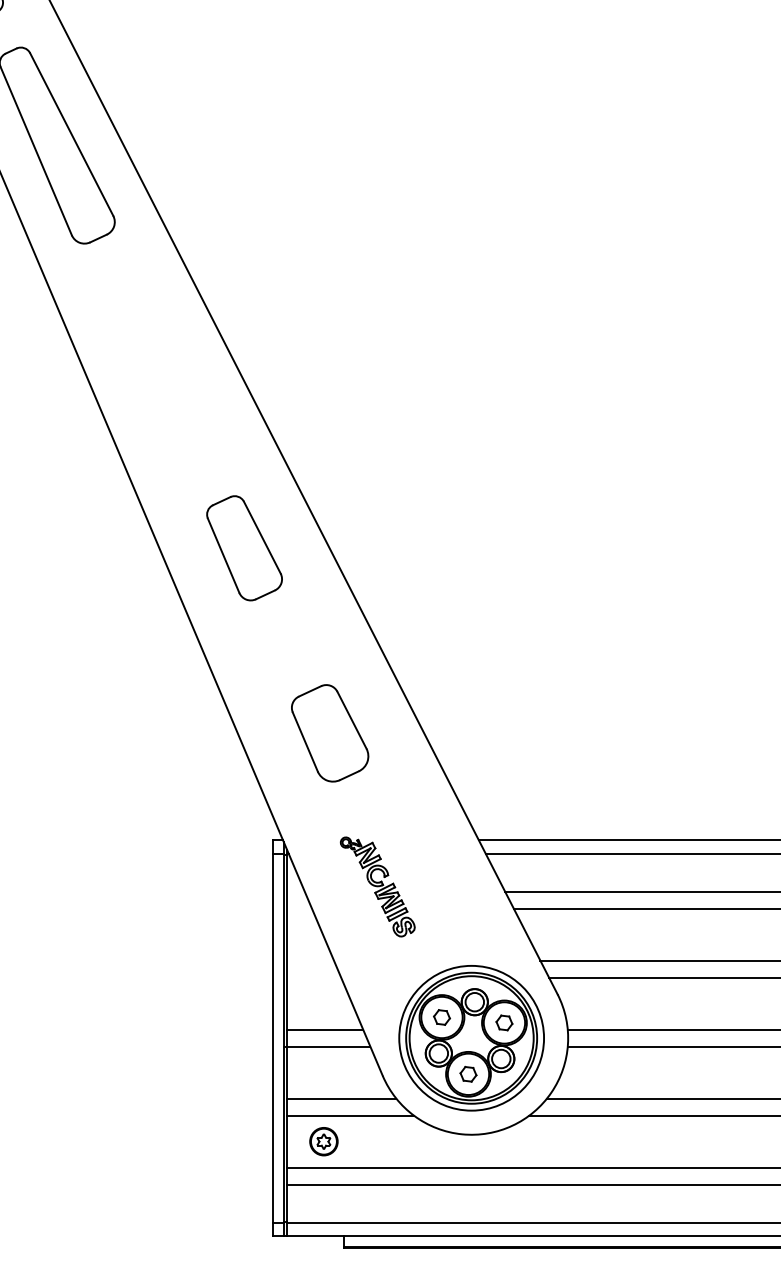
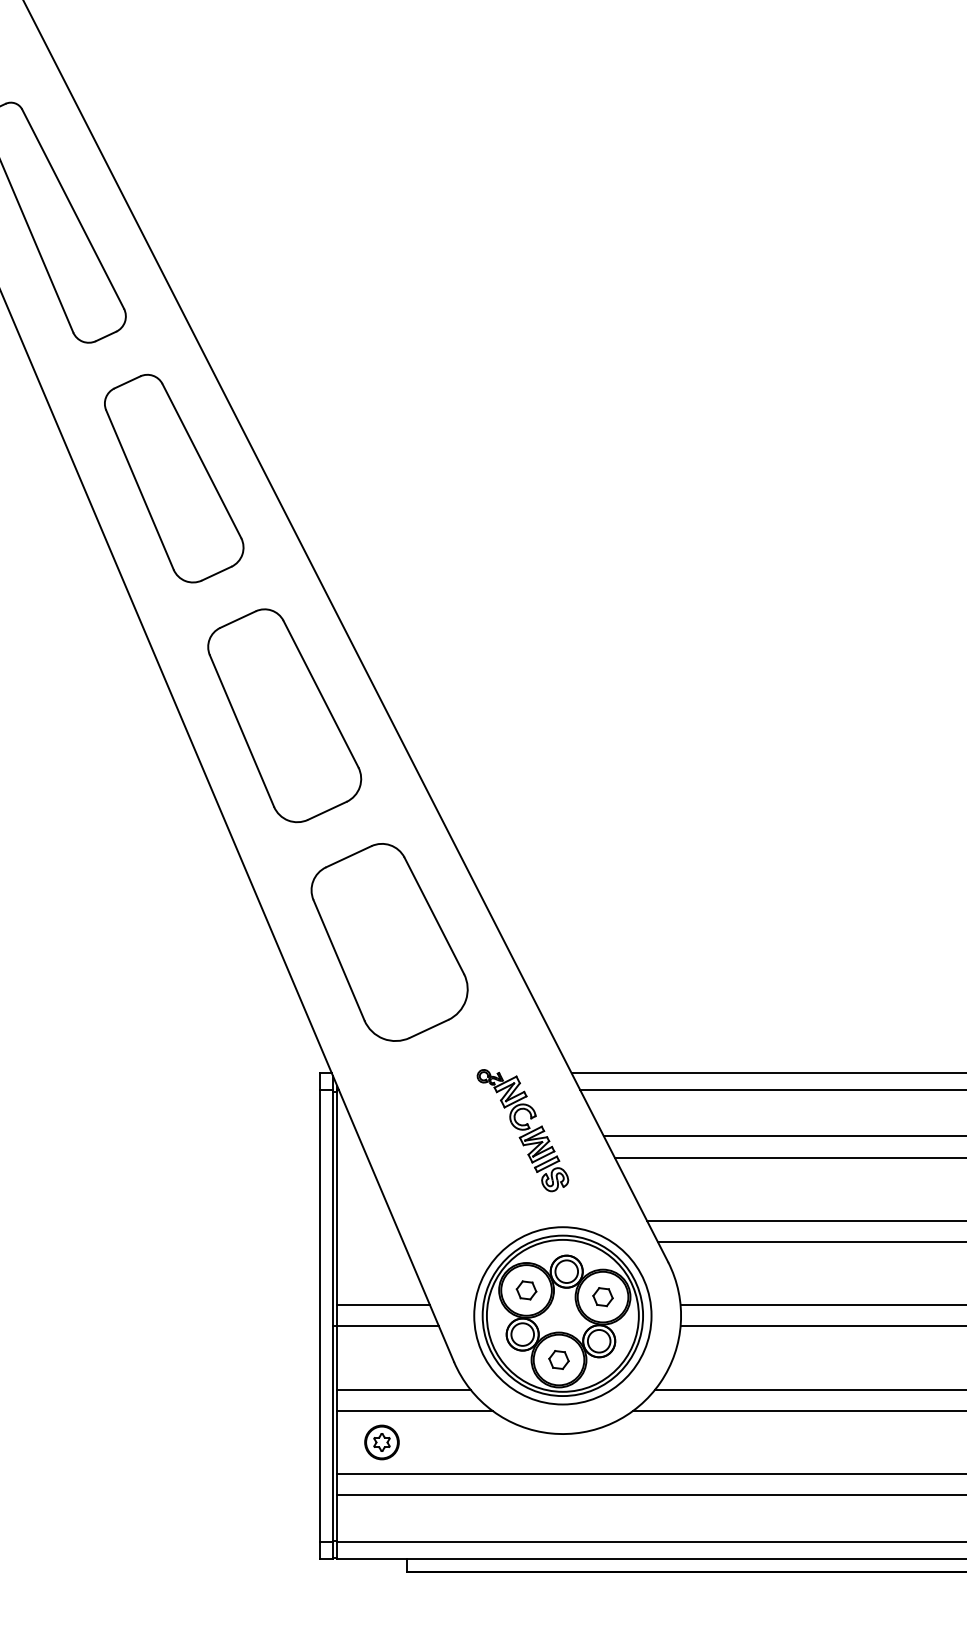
part: (154, 354) -> (174, 478), added
part: (244, 548) -> (284, 715), size x1.67
part: (330, 733) -> (389, 942), size x1.67
part: (377, 886) -> (522, 1130), moved

